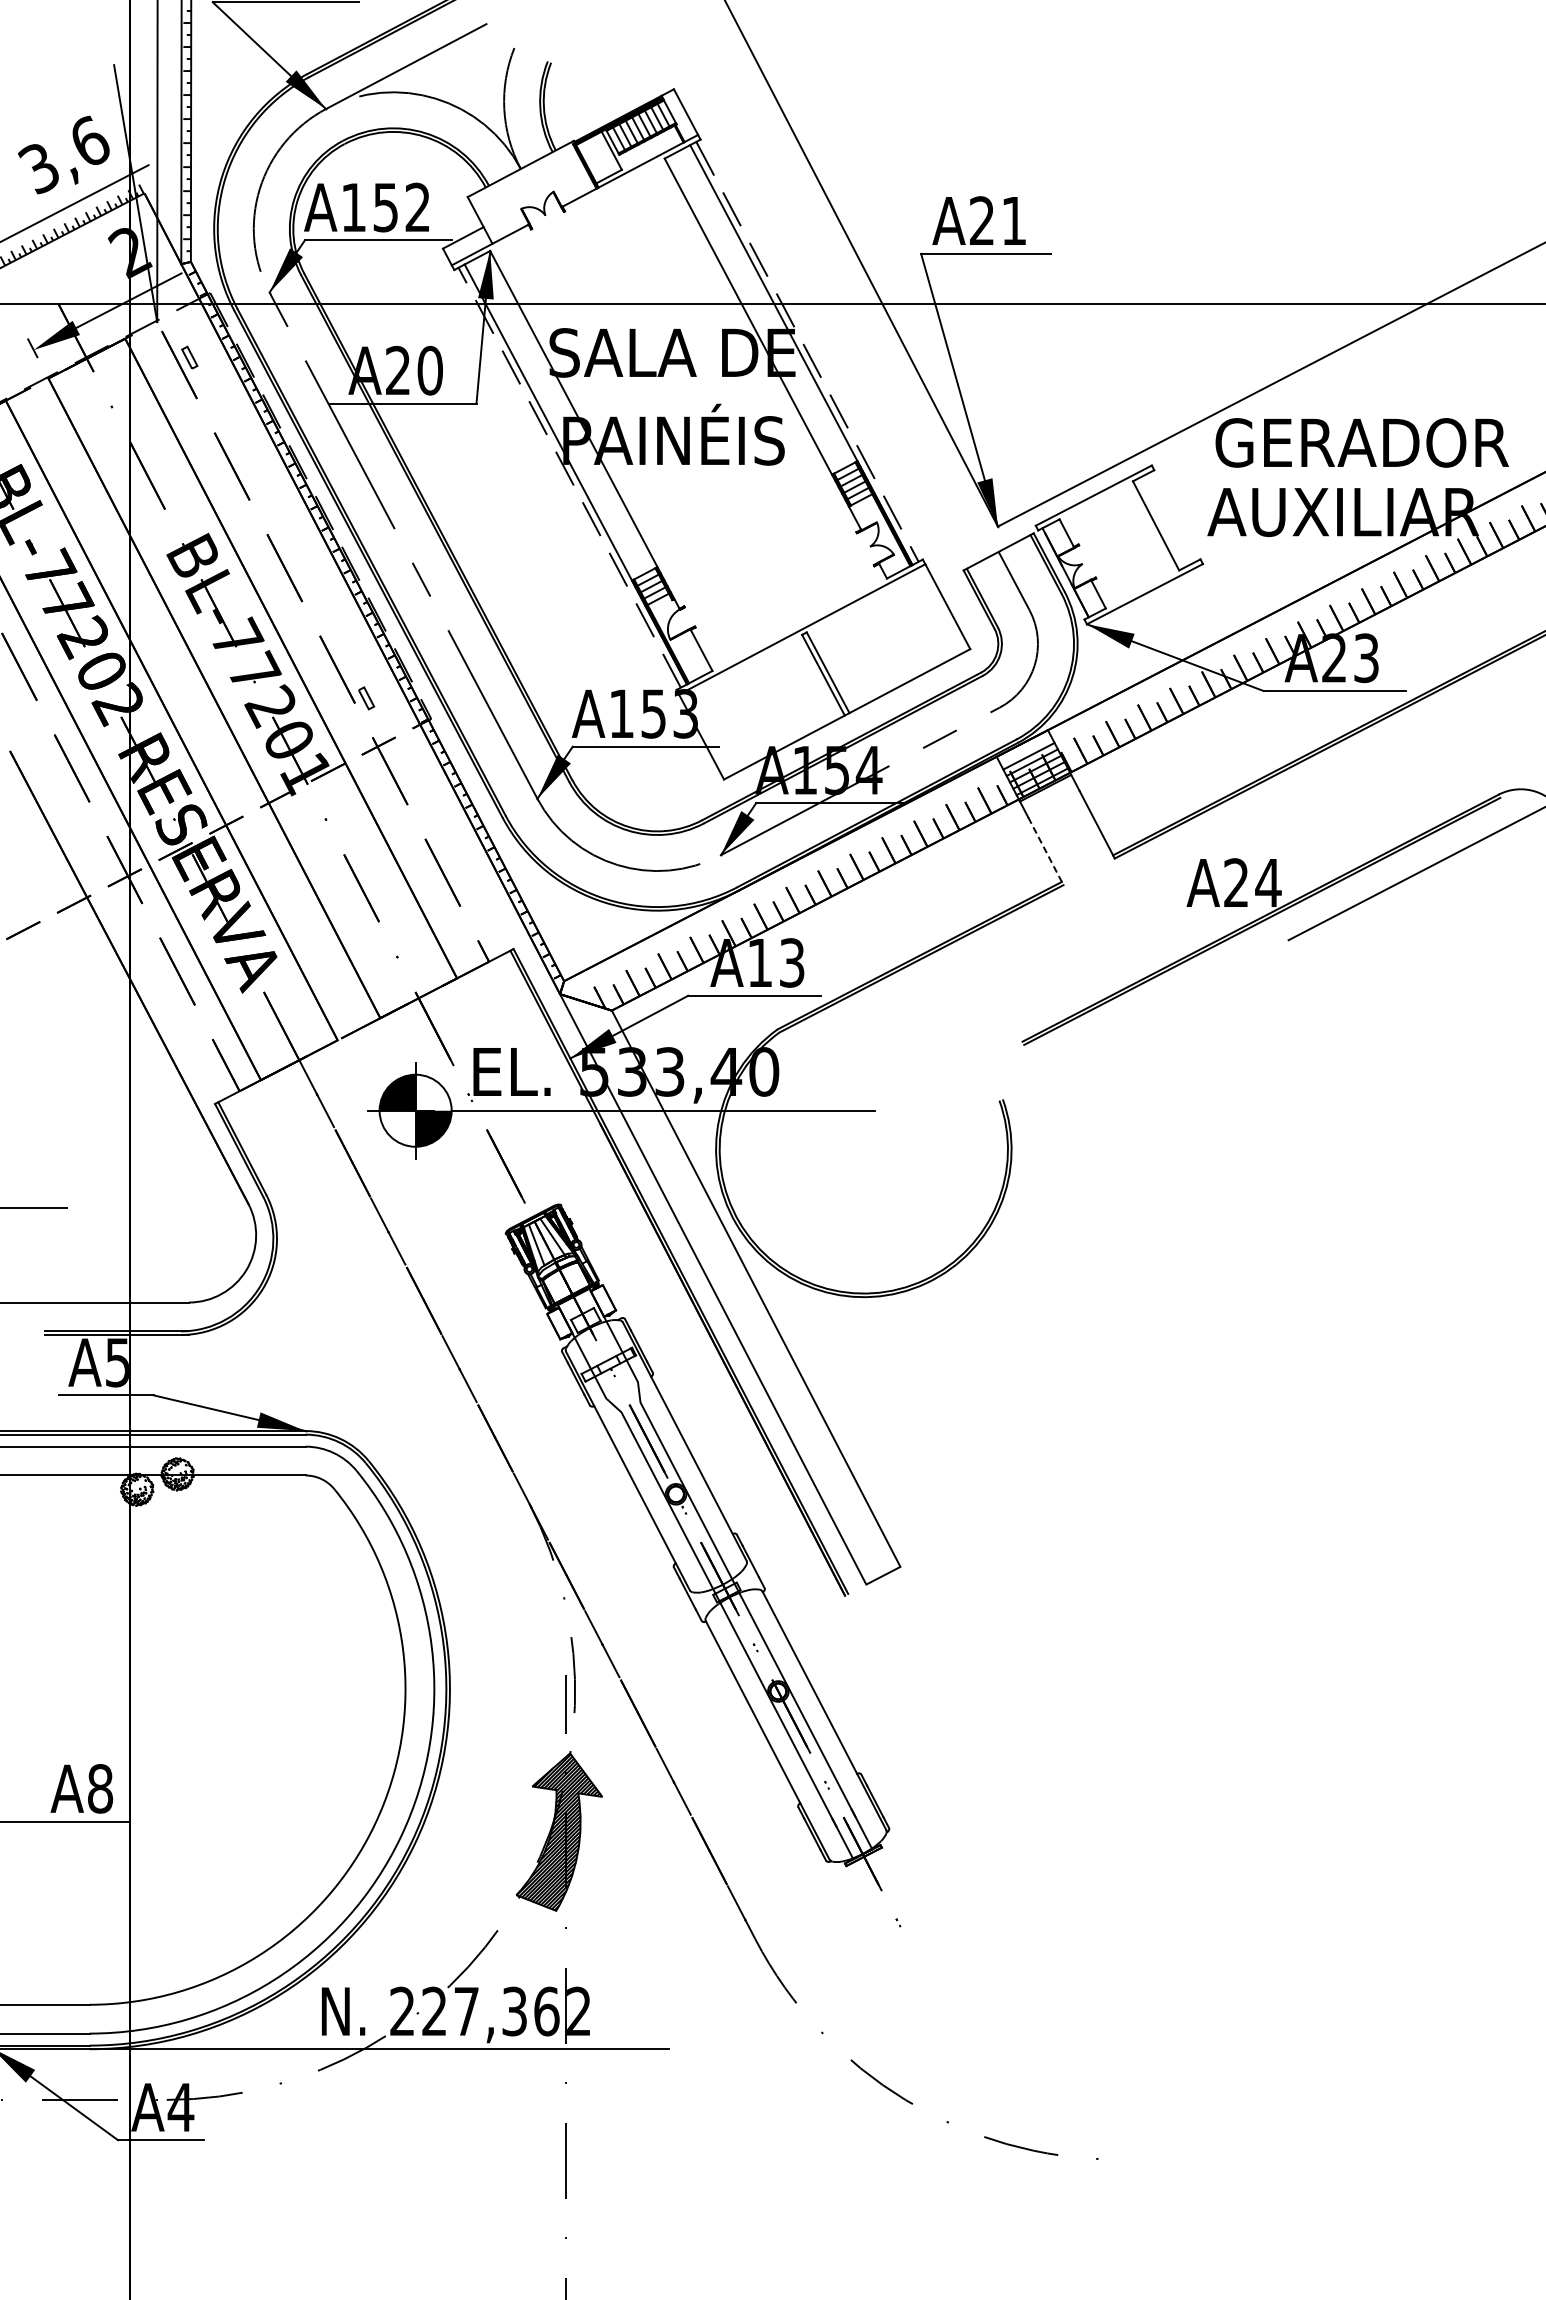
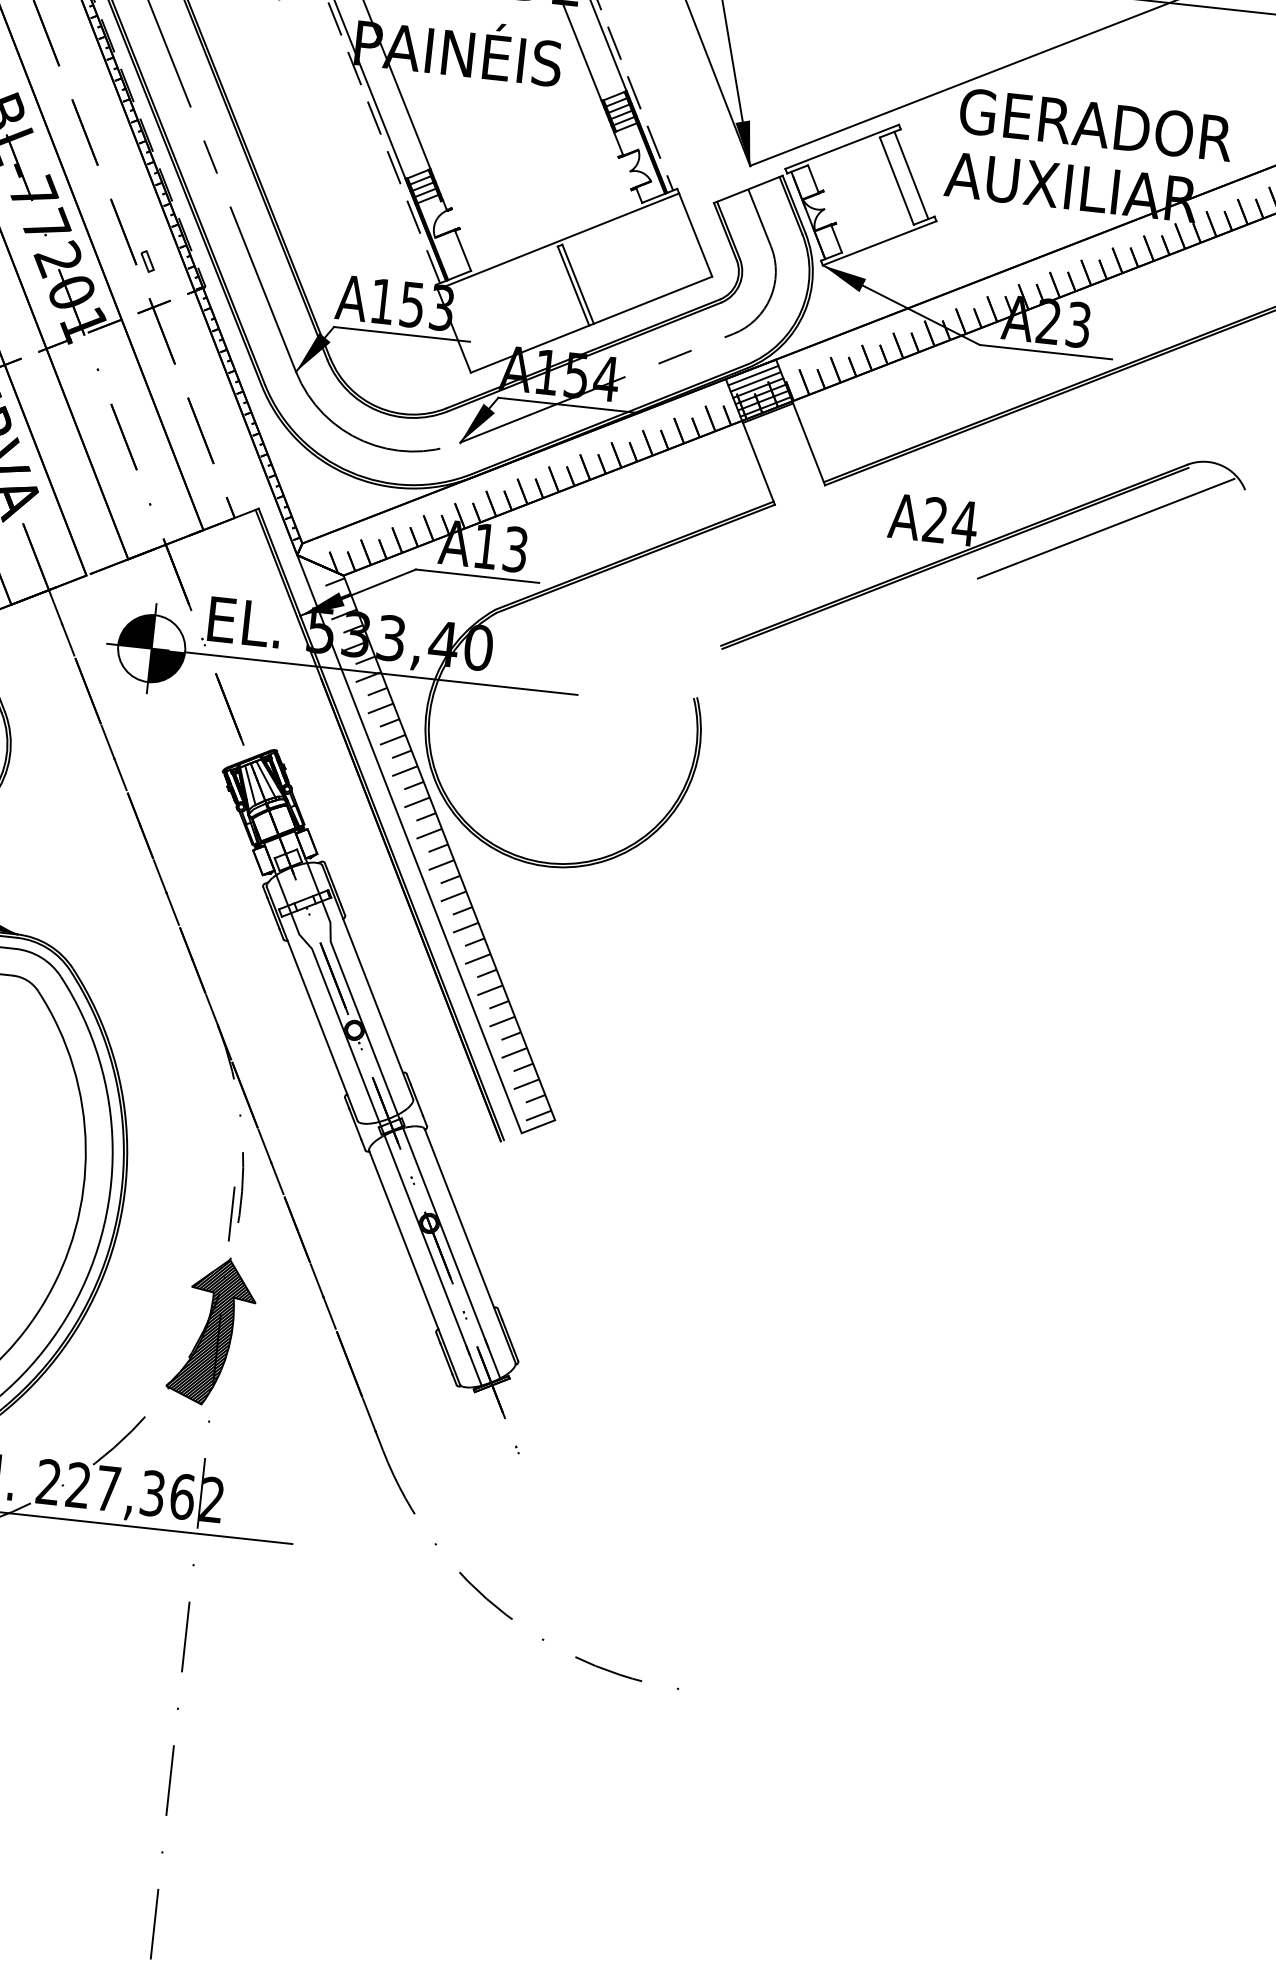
line: (1170, 517) -> (911, 174), added
line: (1025, 749) -> (753, 375), added
line: (1046, 851) -> (762, 471), dashed -> solid
hatch: (744, 1291) -> (438, 849), added

